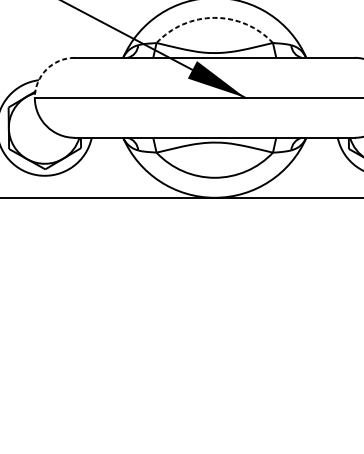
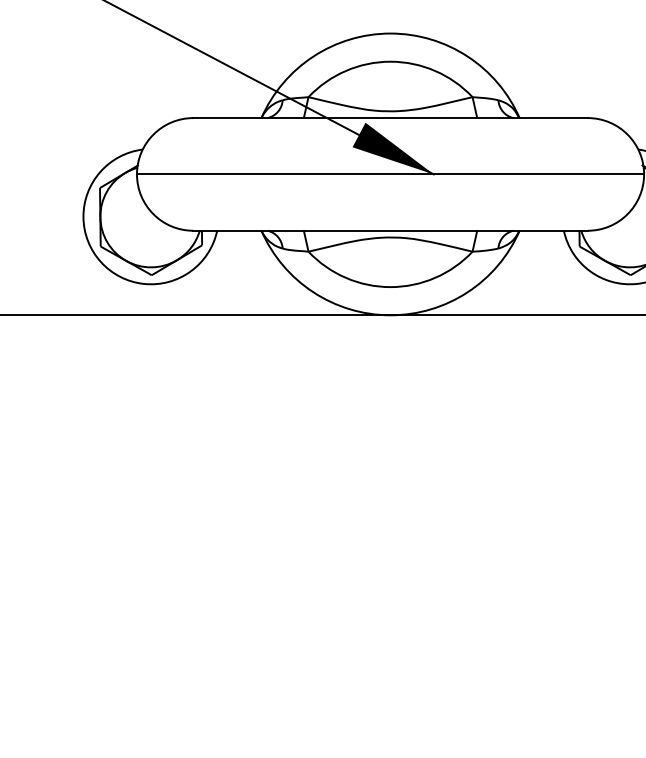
arc: (214, 17) -> (390, 61), dashed -> solid
arc: (46, 69) -> (153, 134), dashed -> solid

